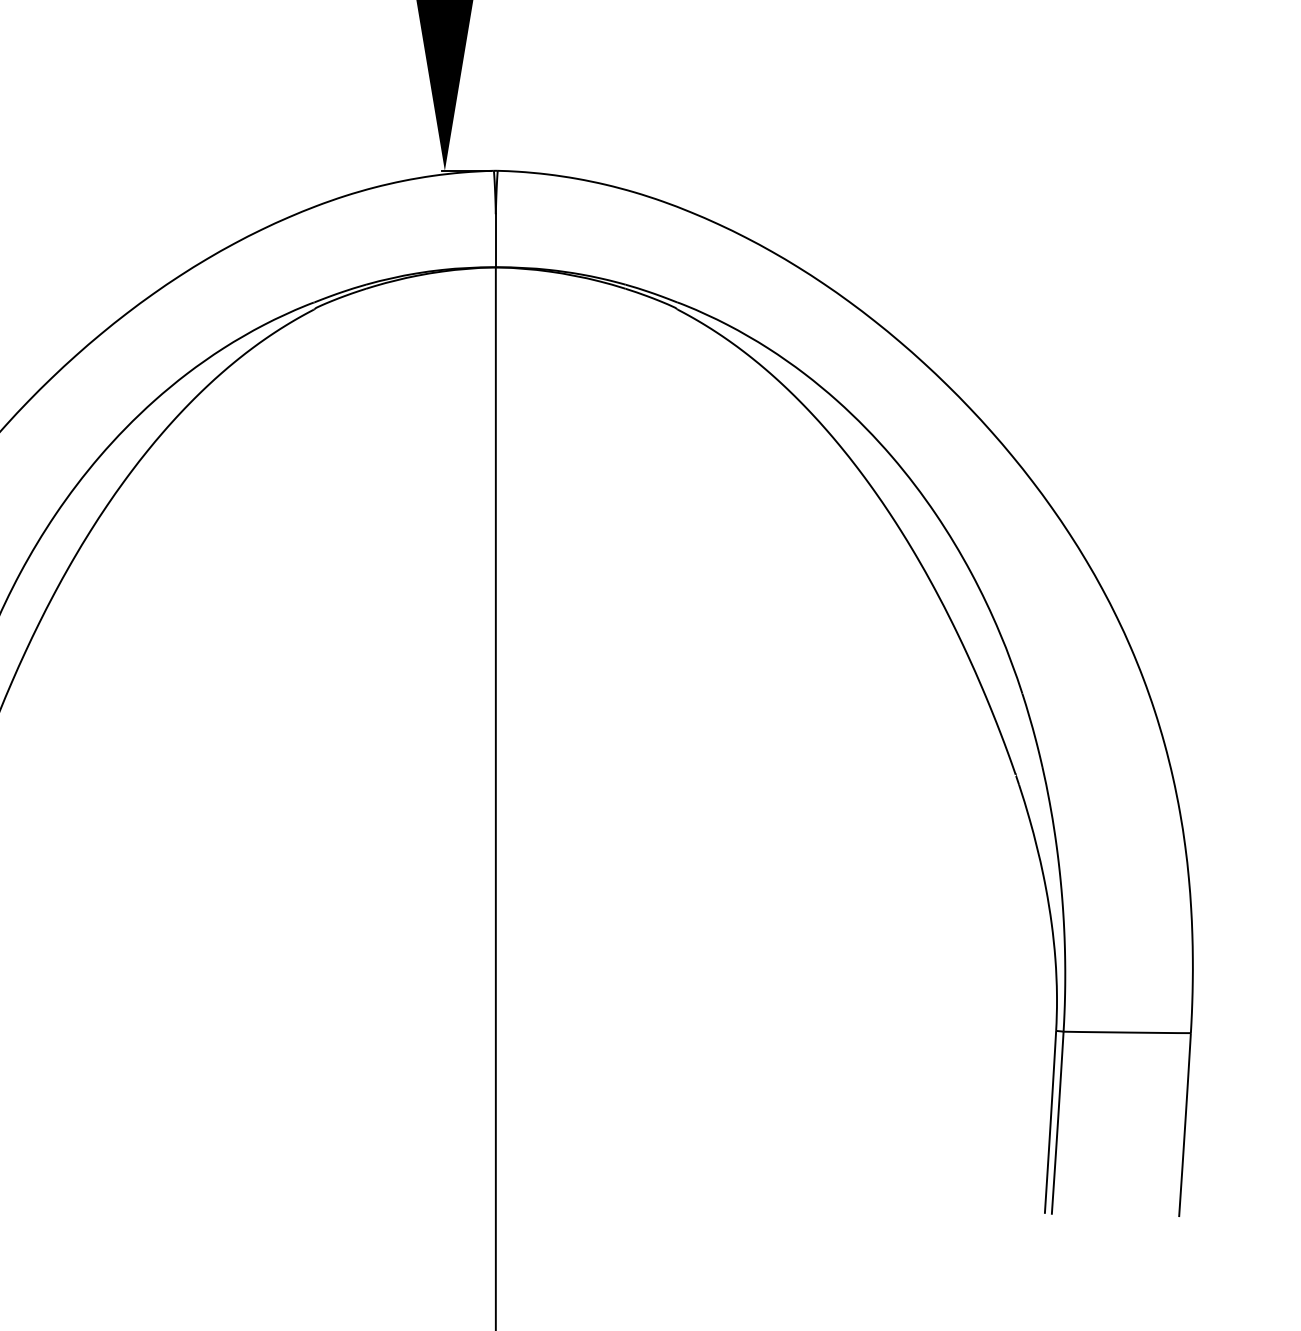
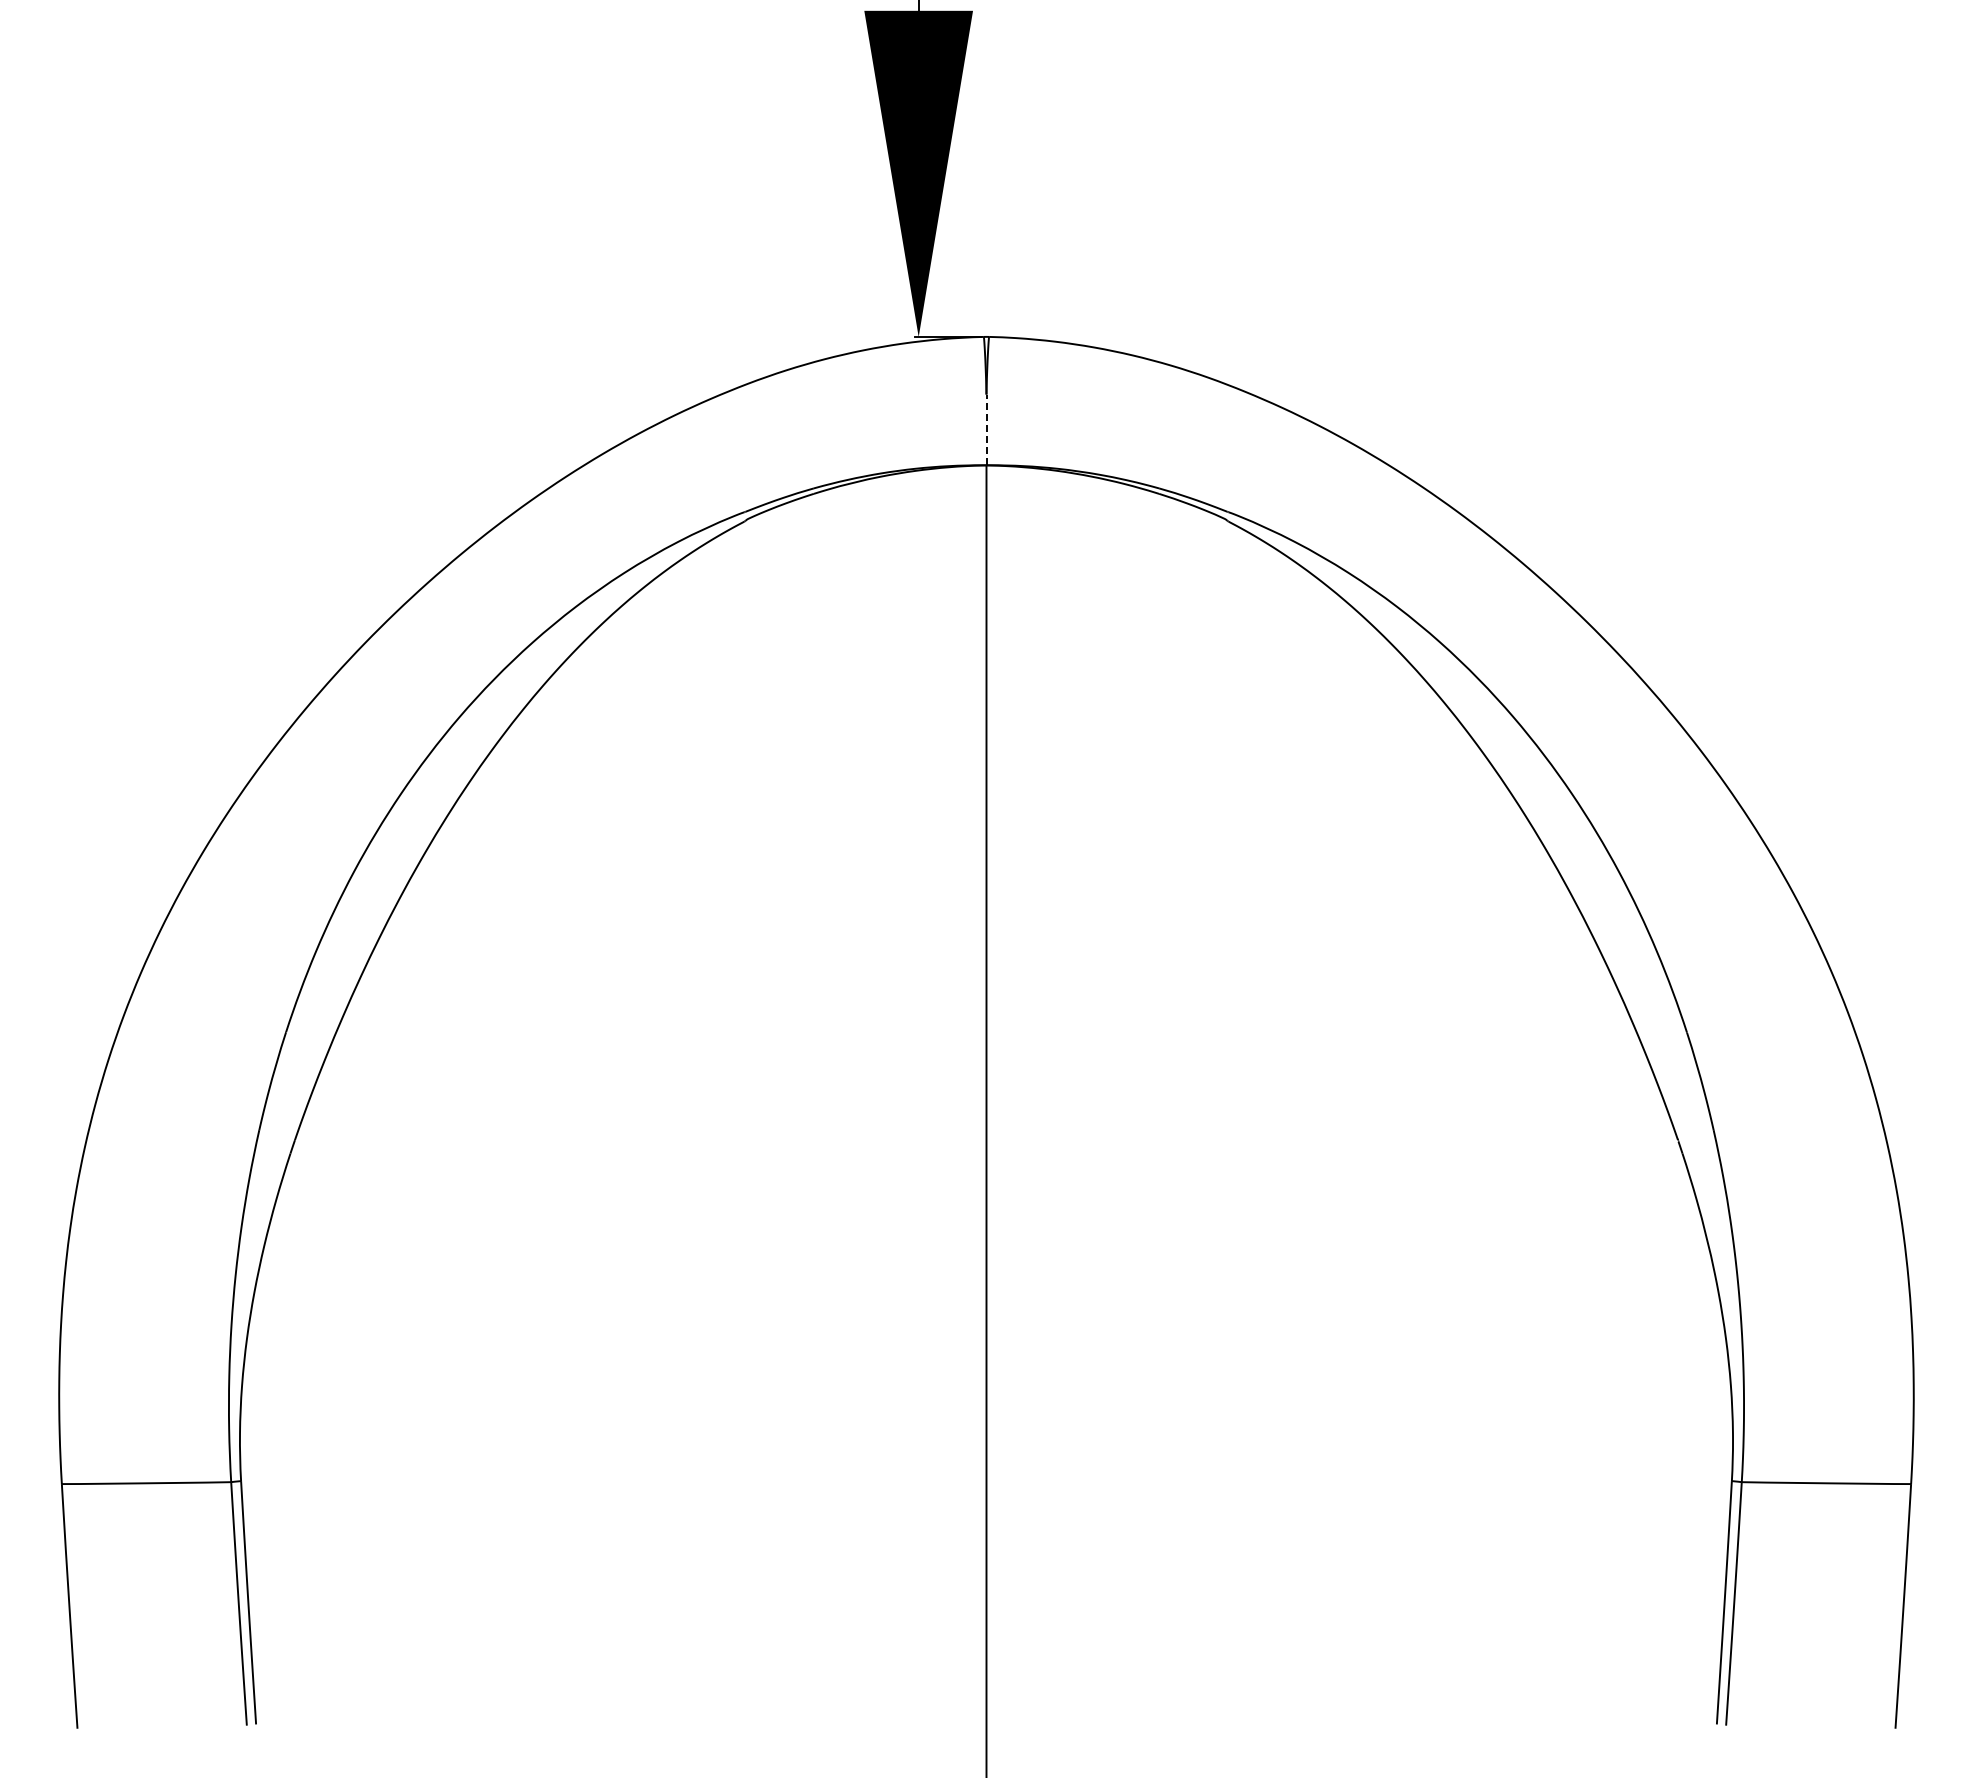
line: (495, 240) -> (986, 429), solid -> dashed

